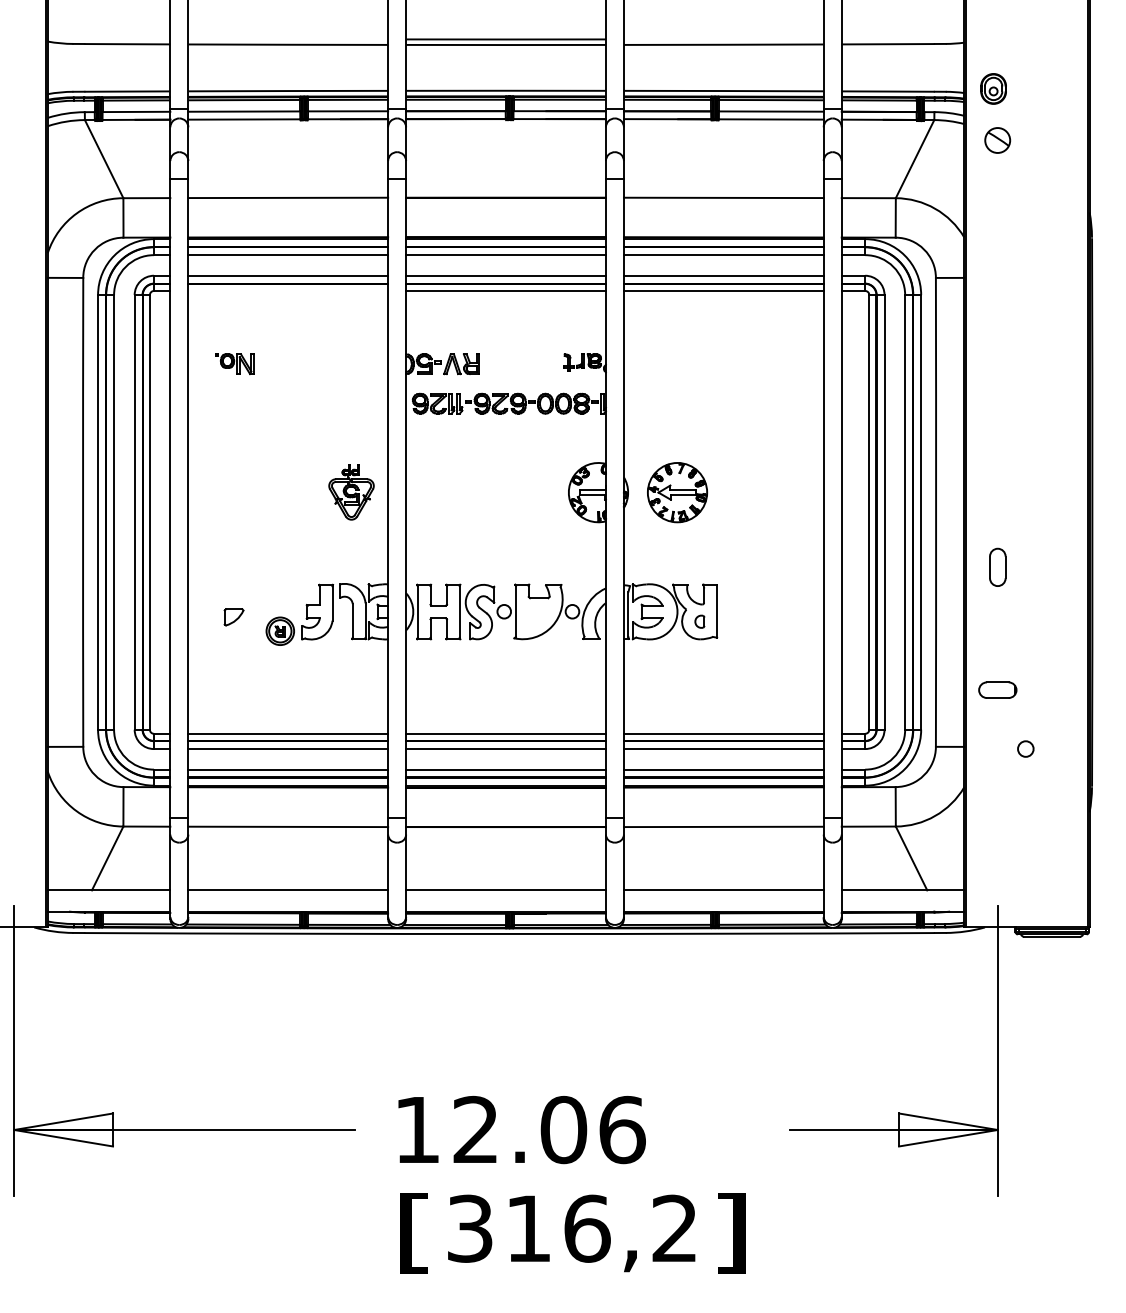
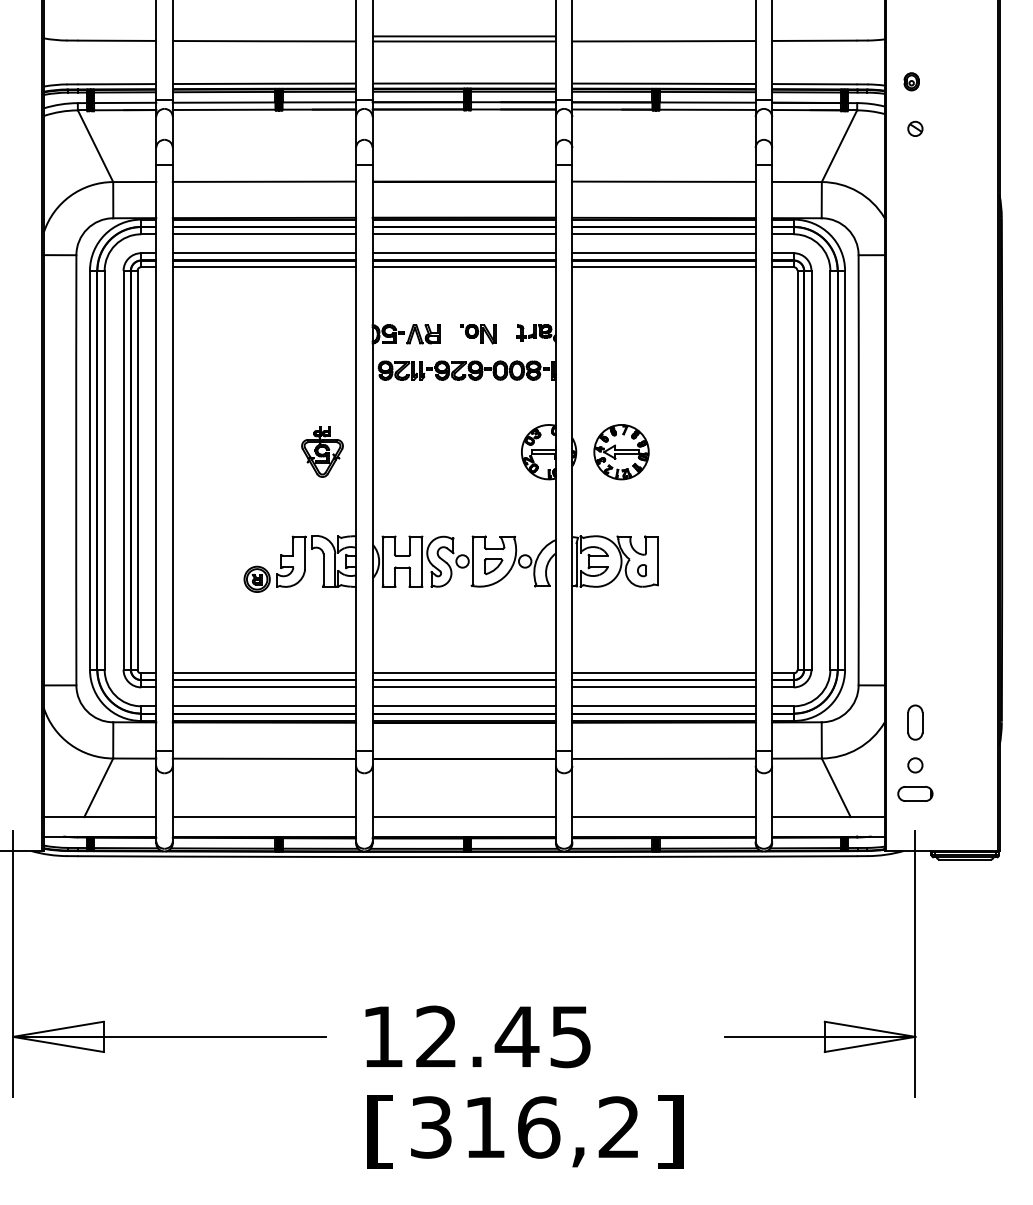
part: (993, 88) -> (911, 81), size x0.62
part: (997, 139) -> (915, 128), size x0.62
line: (288, 290) -> (264, 266), added
part: (234, 364) -> (478, 334), moved
part: (997, 566) -> (915, 721), moved
part: (233, 617) -> (493, 566), moved
part: (997, 689) -> (915, 793), moved
circle: (1025, 748) -> (915, 764), moved
text: (592, 1129) -> (543, 1036), 12.06 -> 12.45

